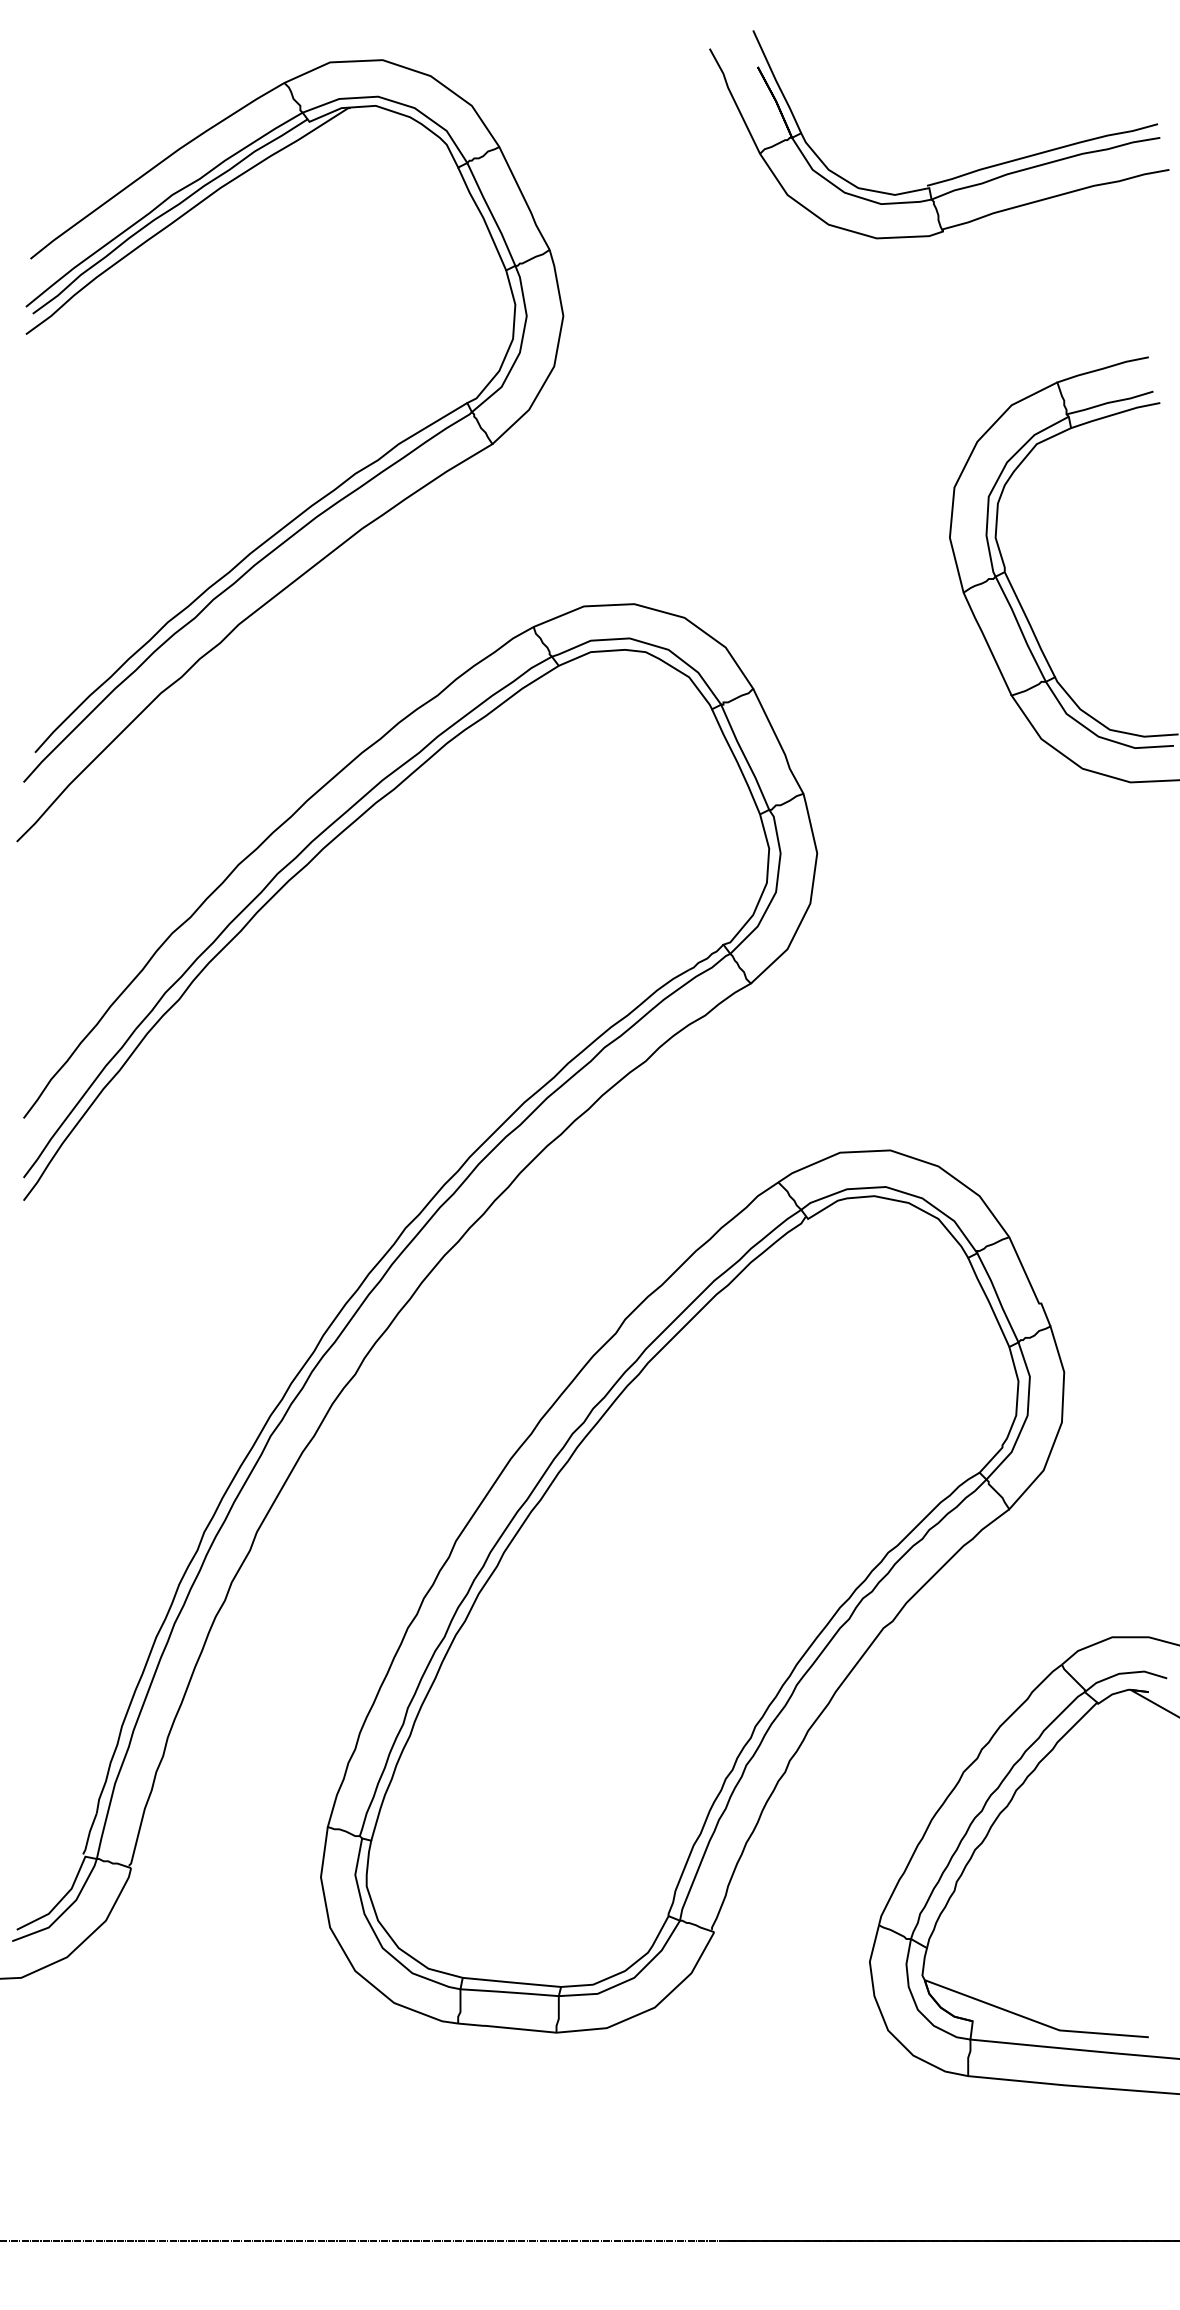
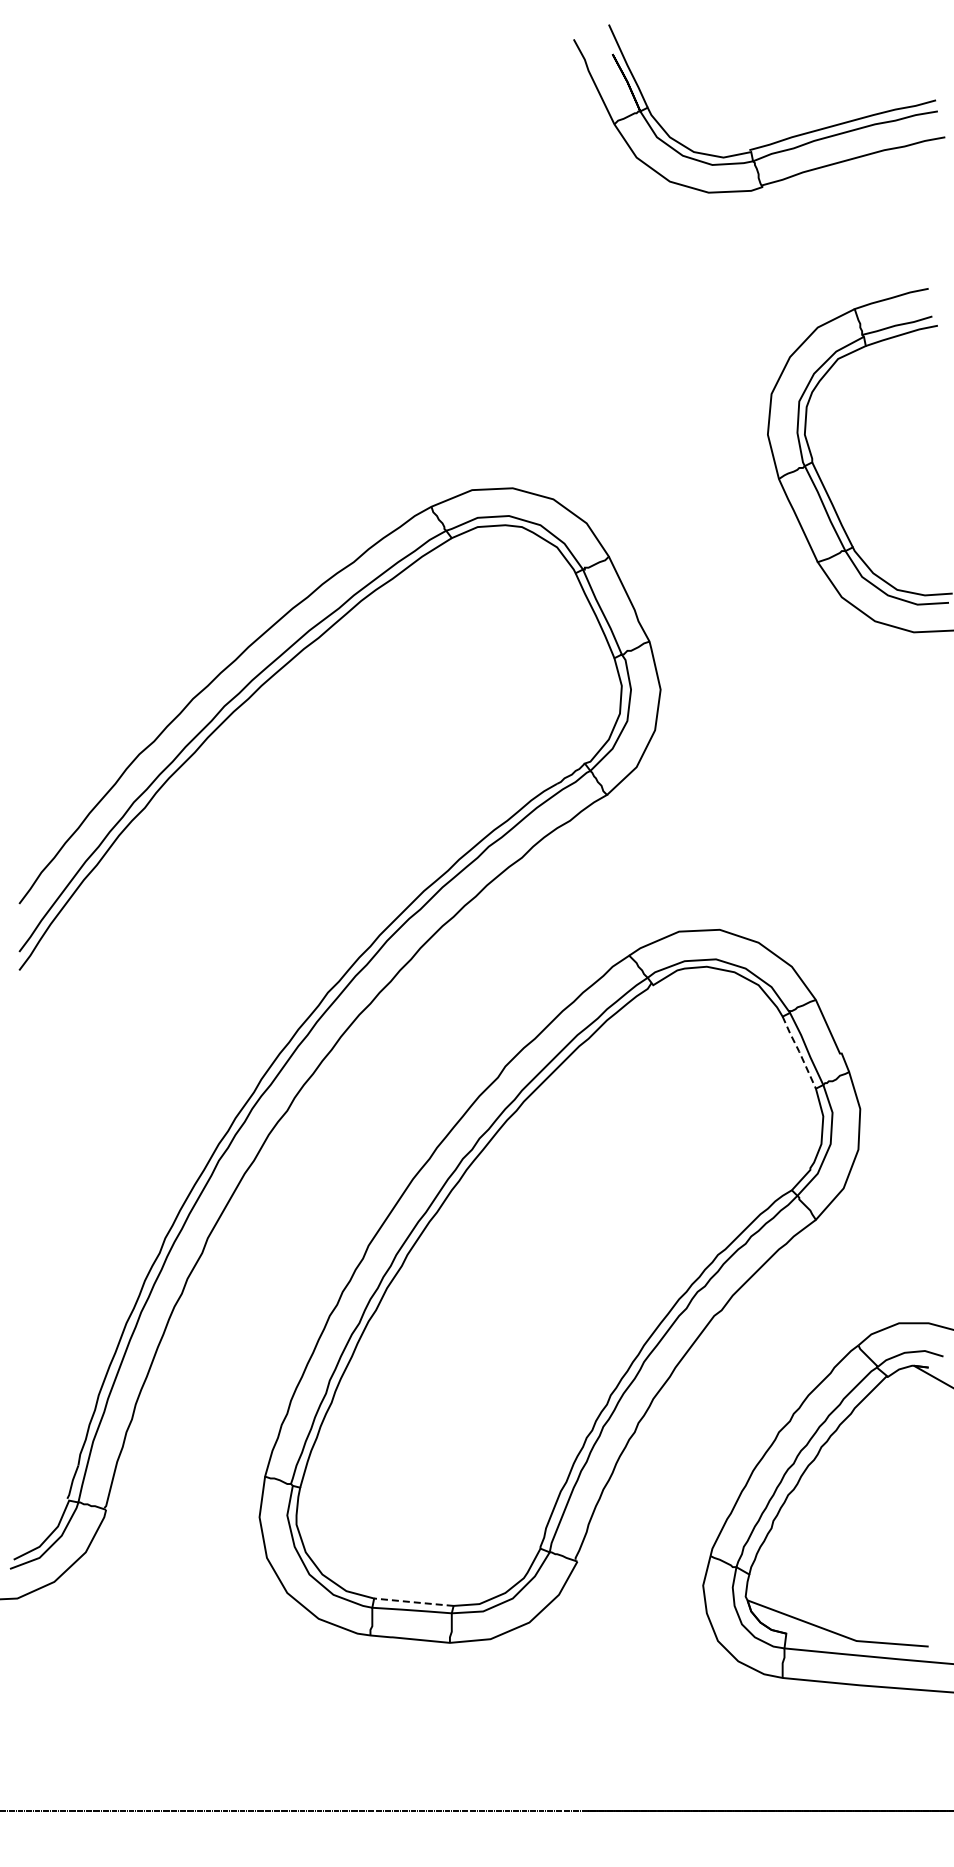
part: (322, 496) -> (260, 401), removed
line: (989, 1301) -> (799, 1051), solid -> dashed
line: (511, 1982) -> (413, 1602), solid -> dashed

